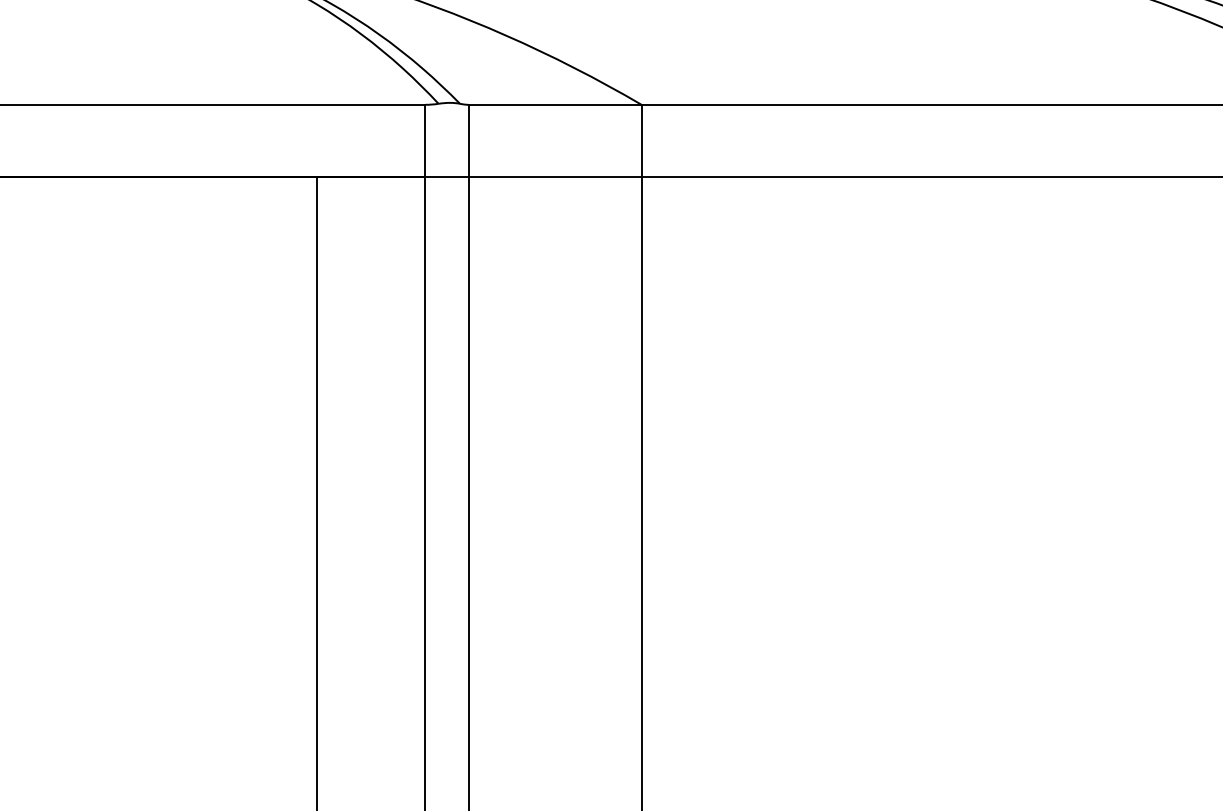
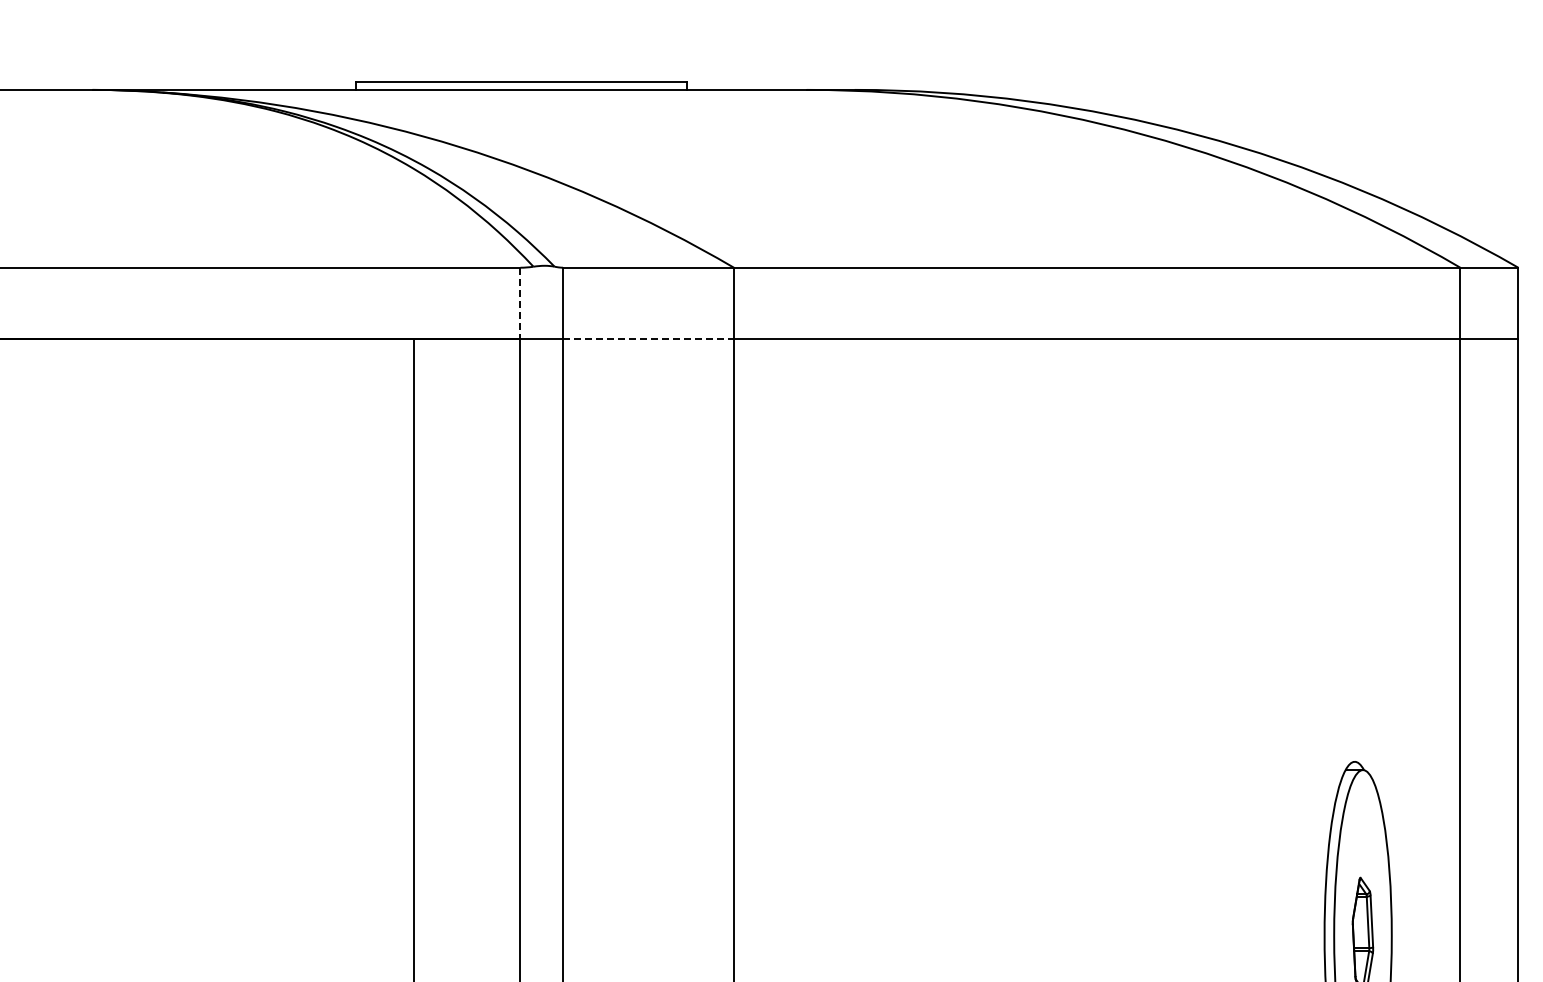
line: (425, 141) -> (520, 303), solid -> dashed
line: (556, 176) -> (649, 338), solid -> dashed

